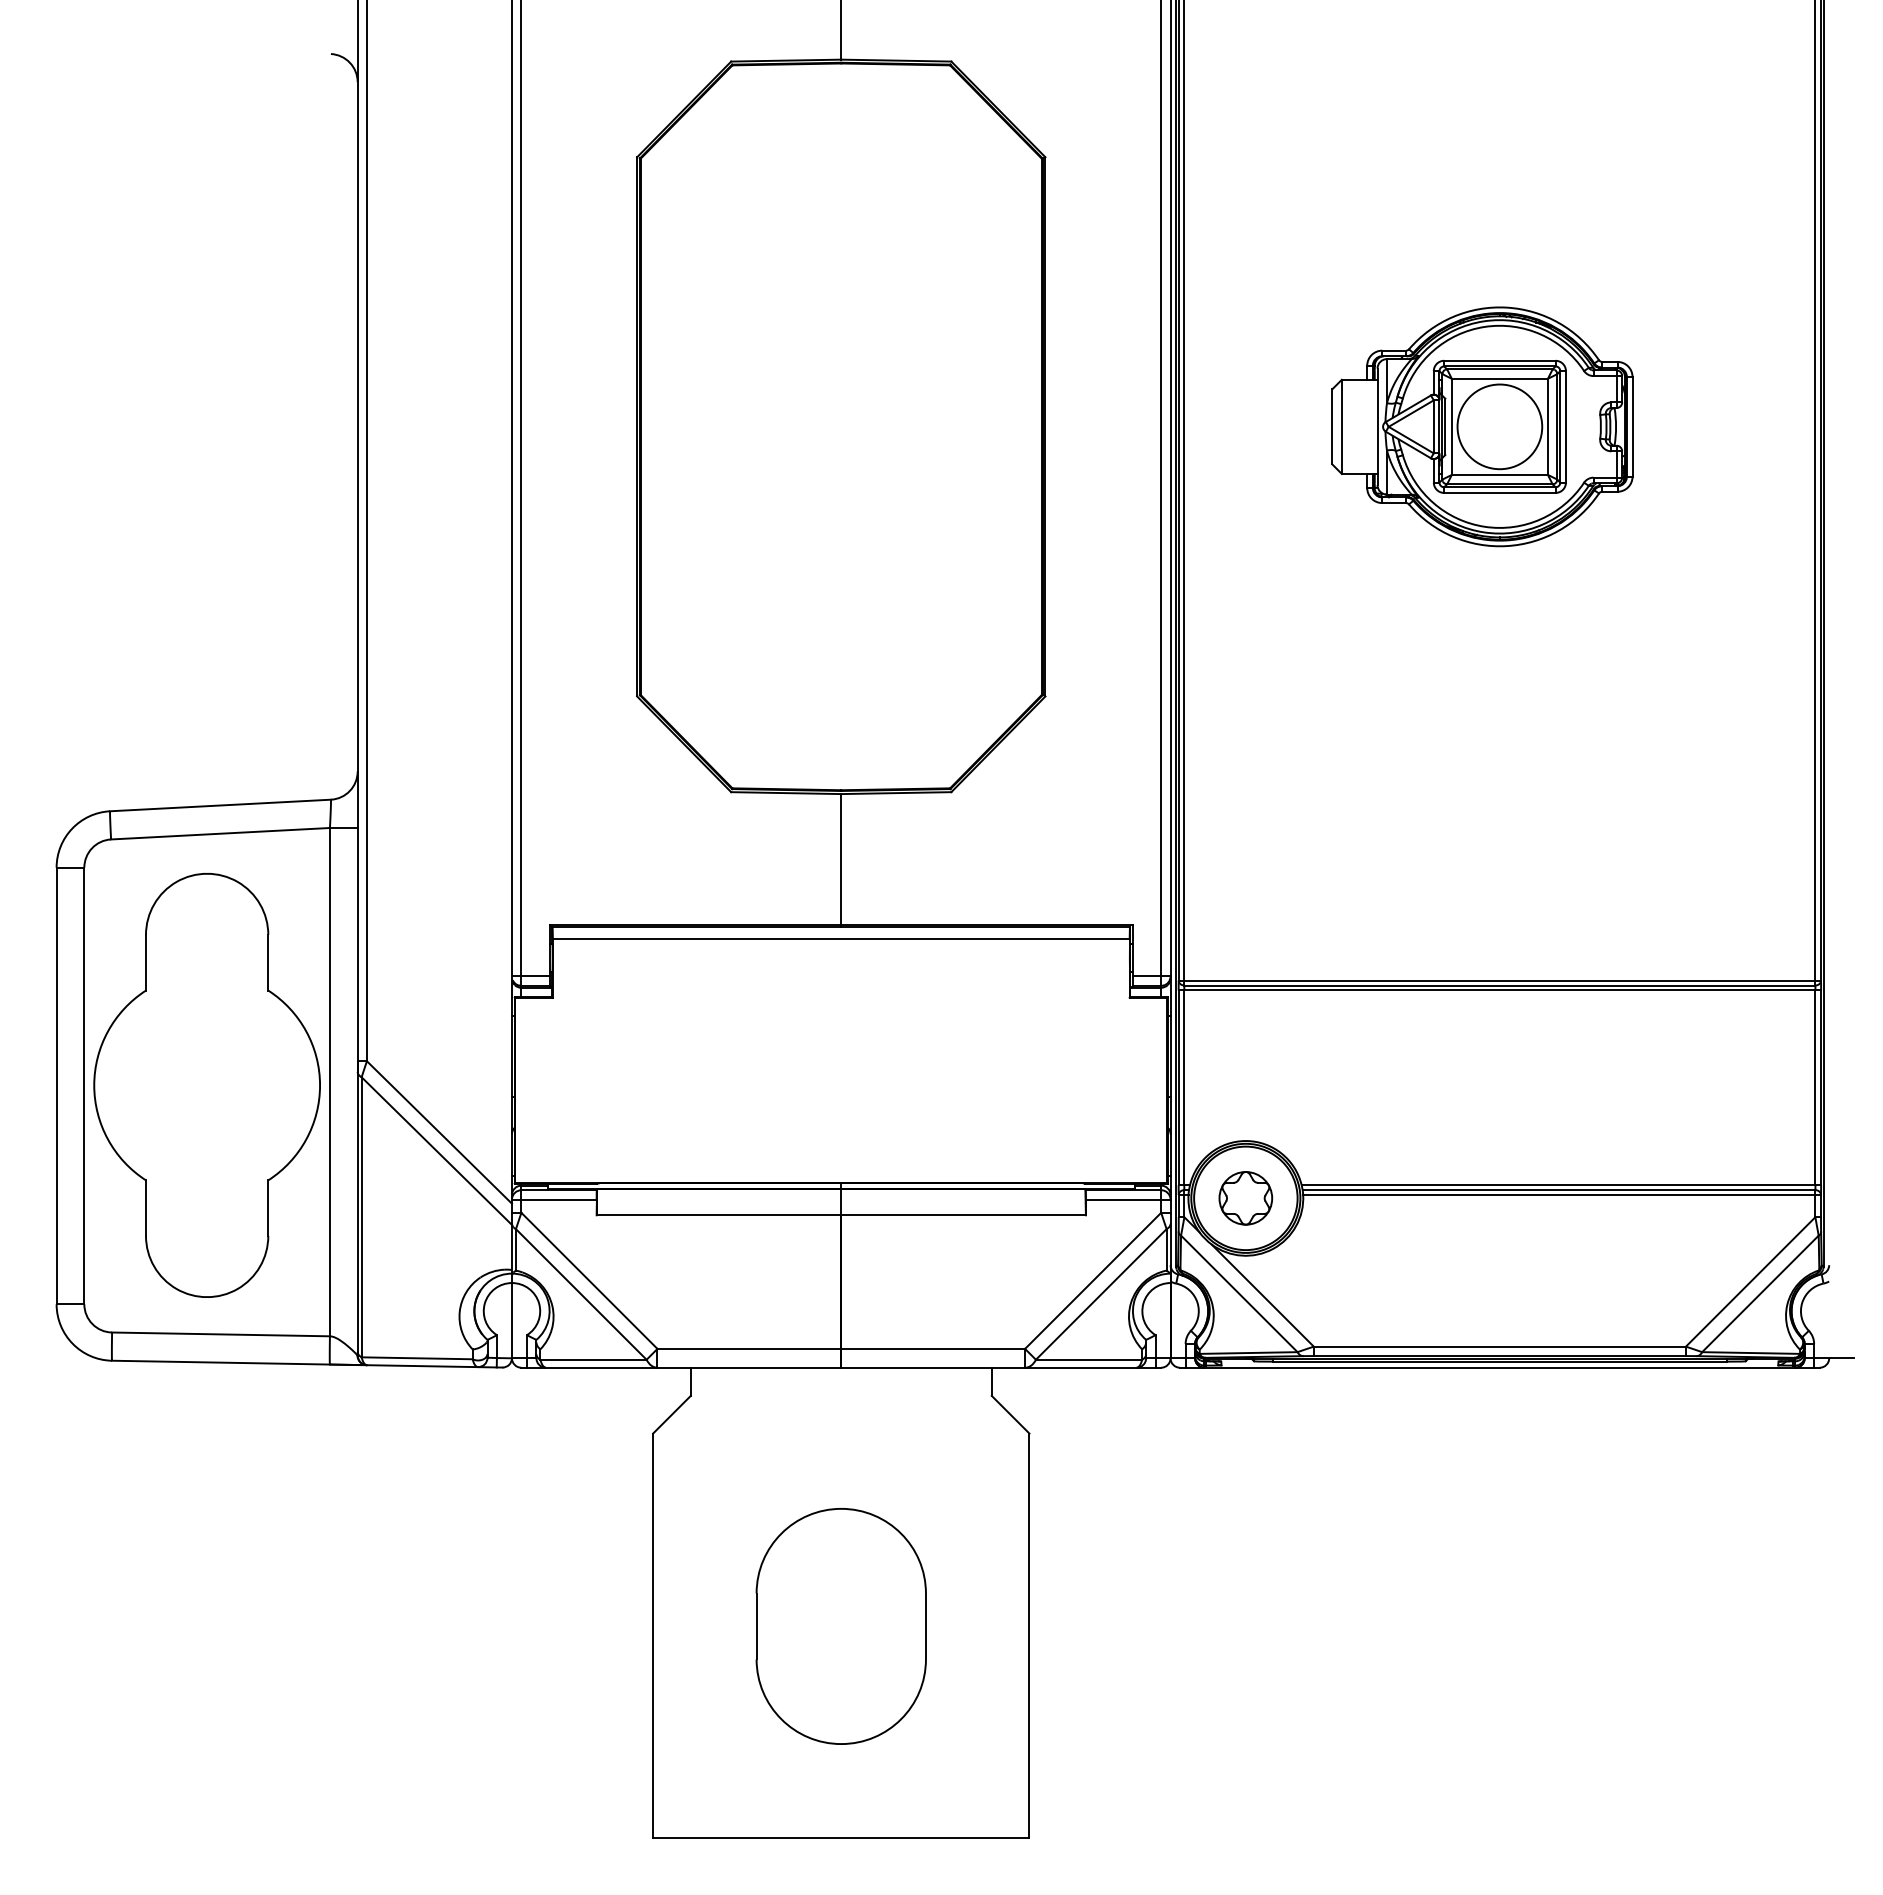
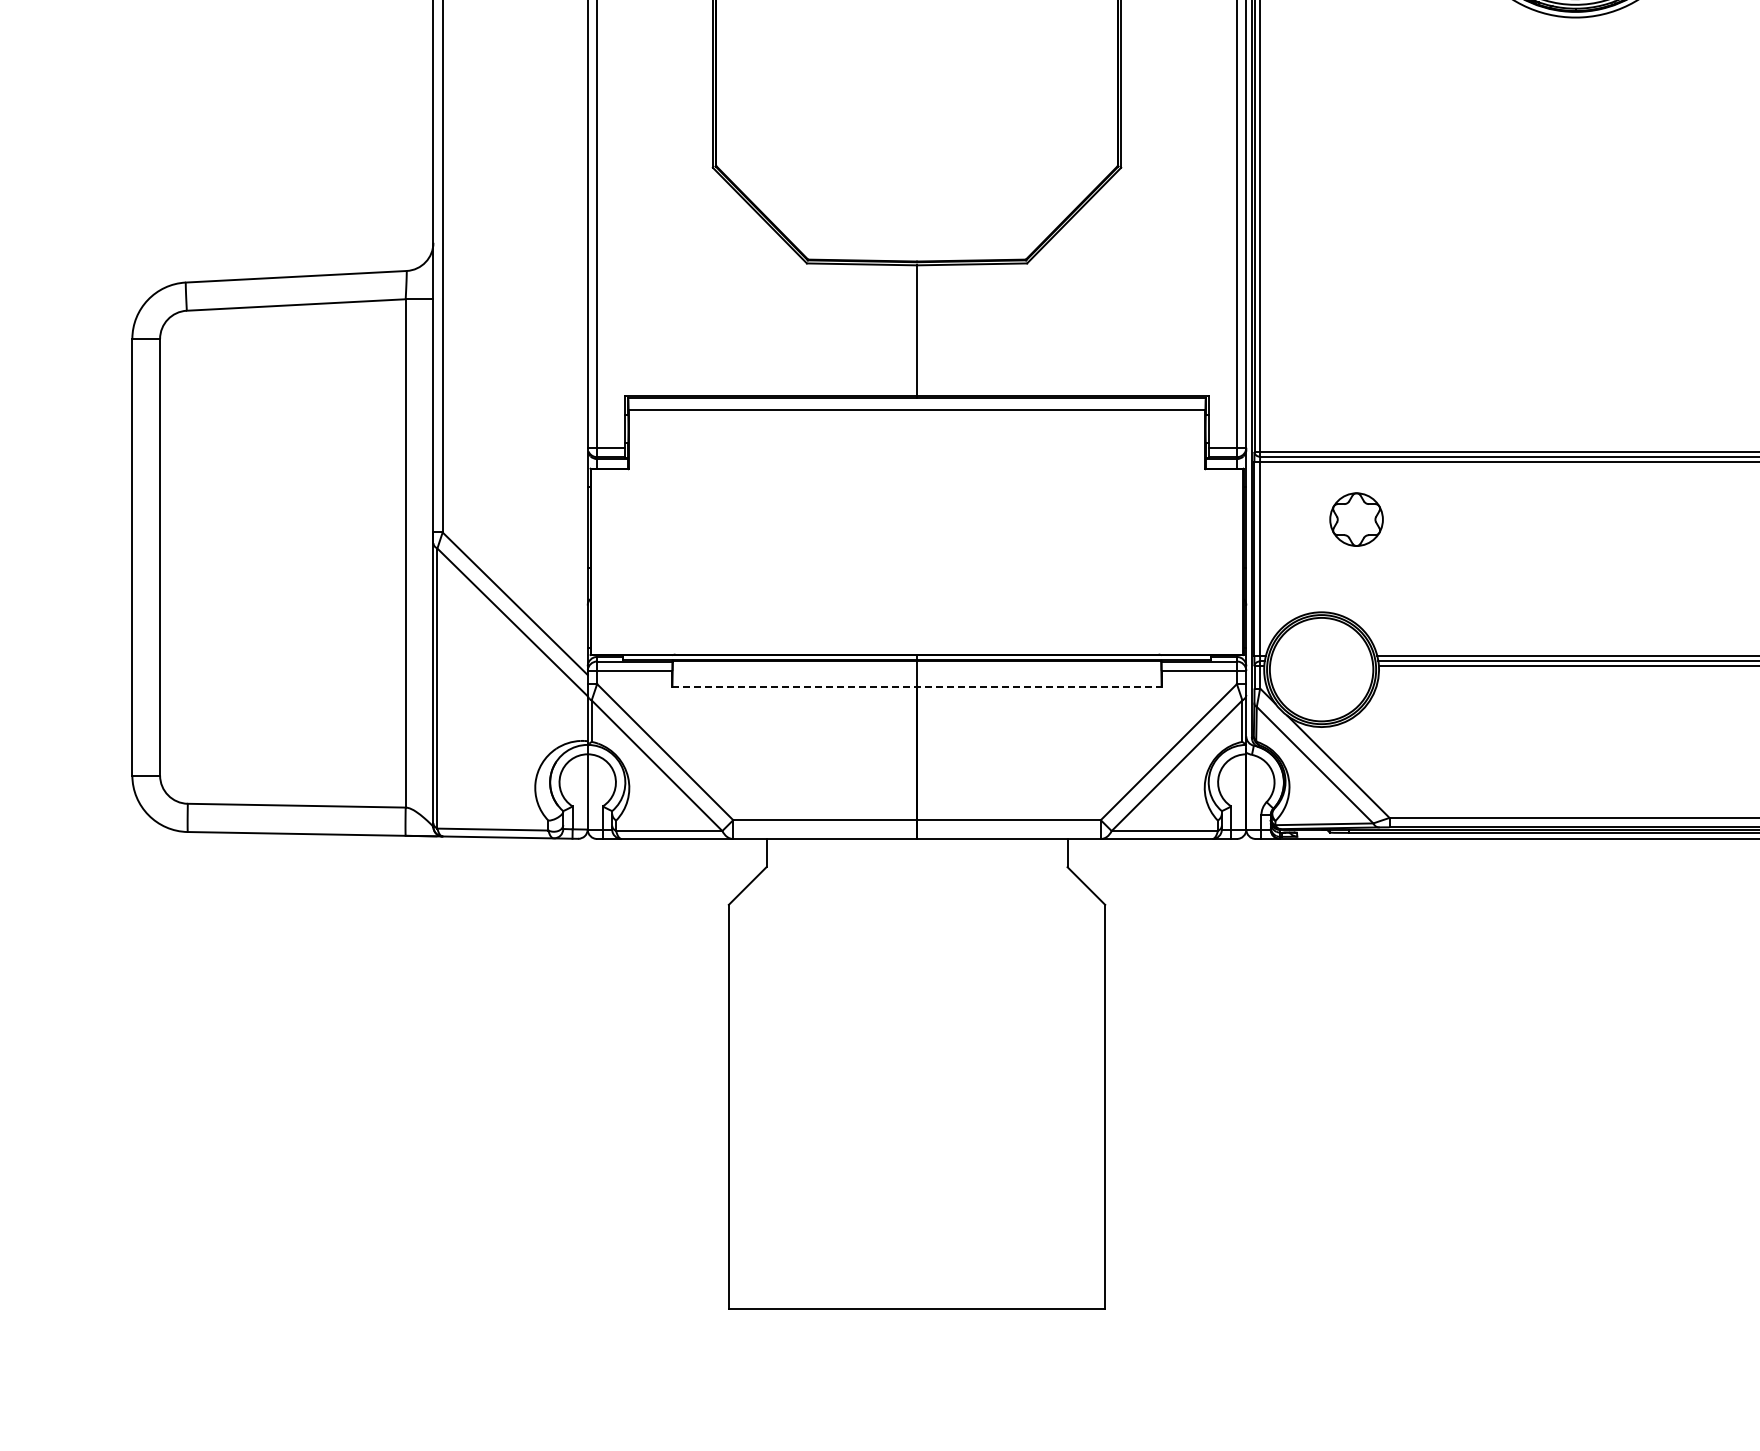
part: (206, 1085) -> (282, 556), removed
part: (1245, 1198) -> (1356, 519), moved
line: (841, 1215) -> (917, 686), solid -> dashed
part: (840, 1626) -> (916, 1097), removed

